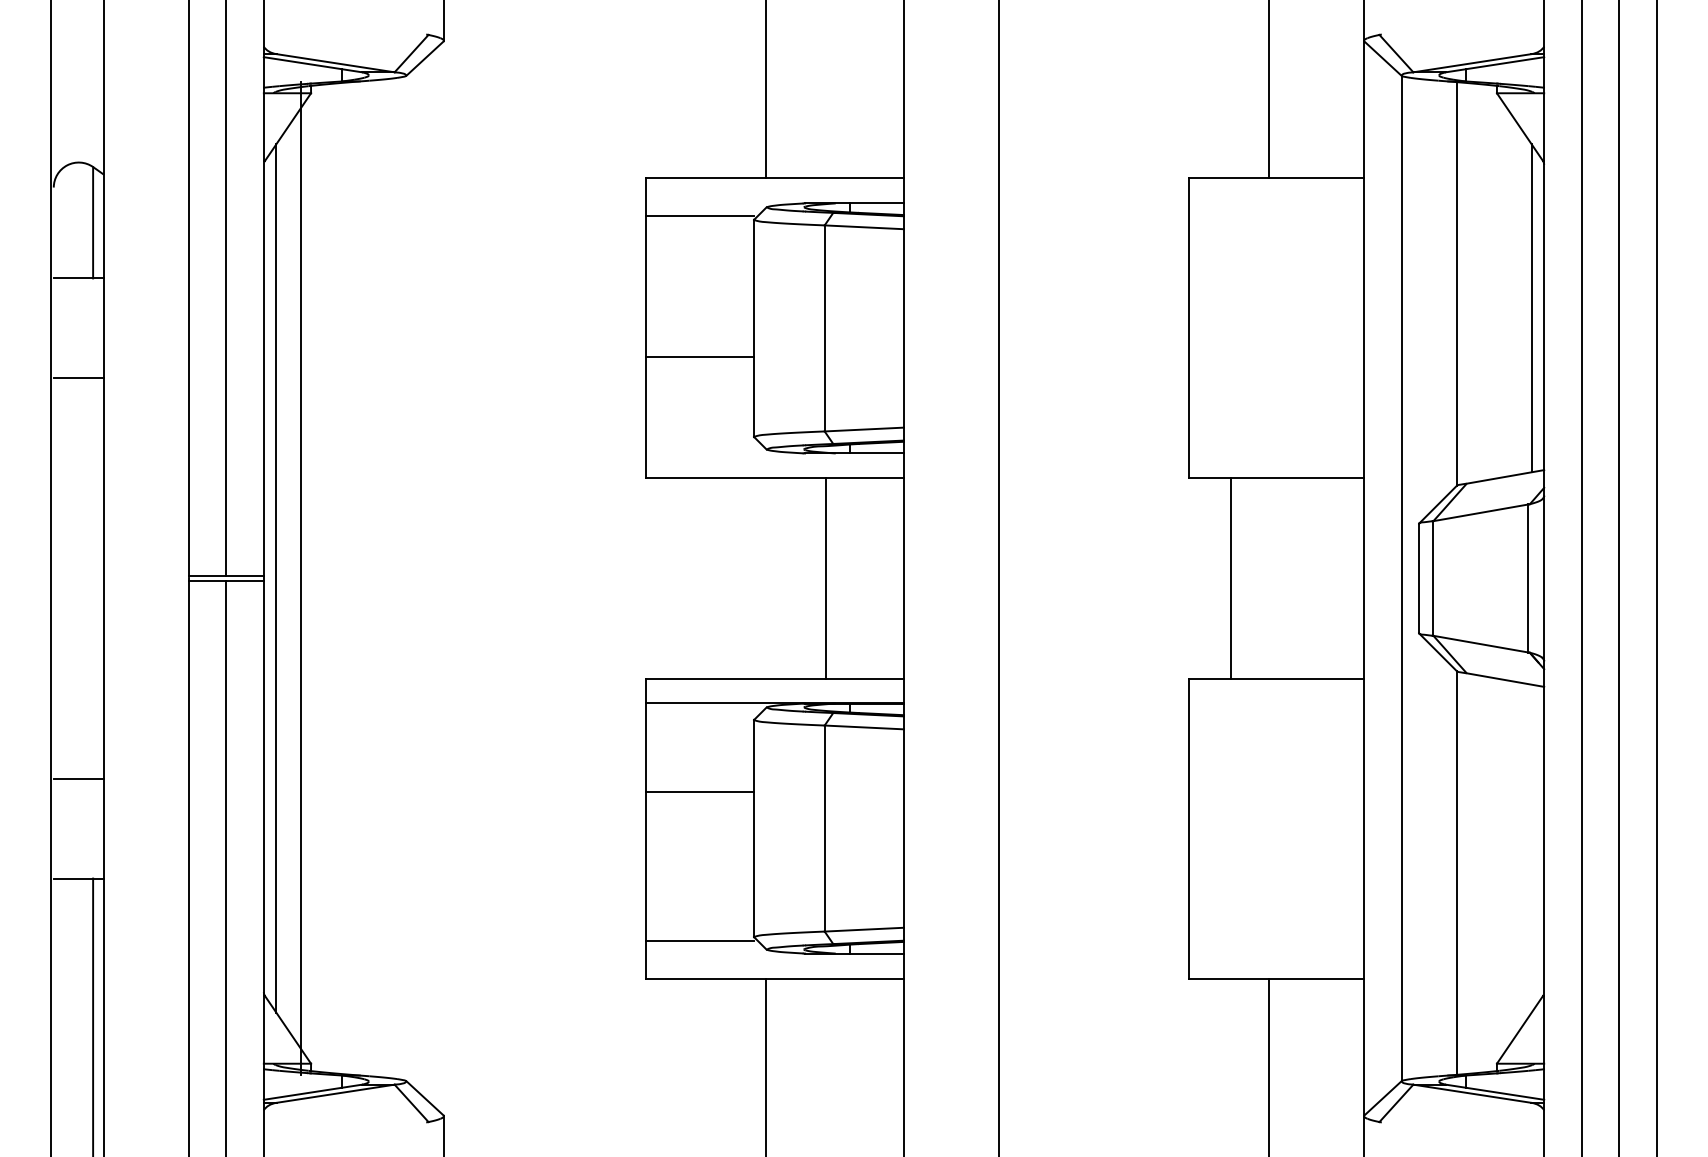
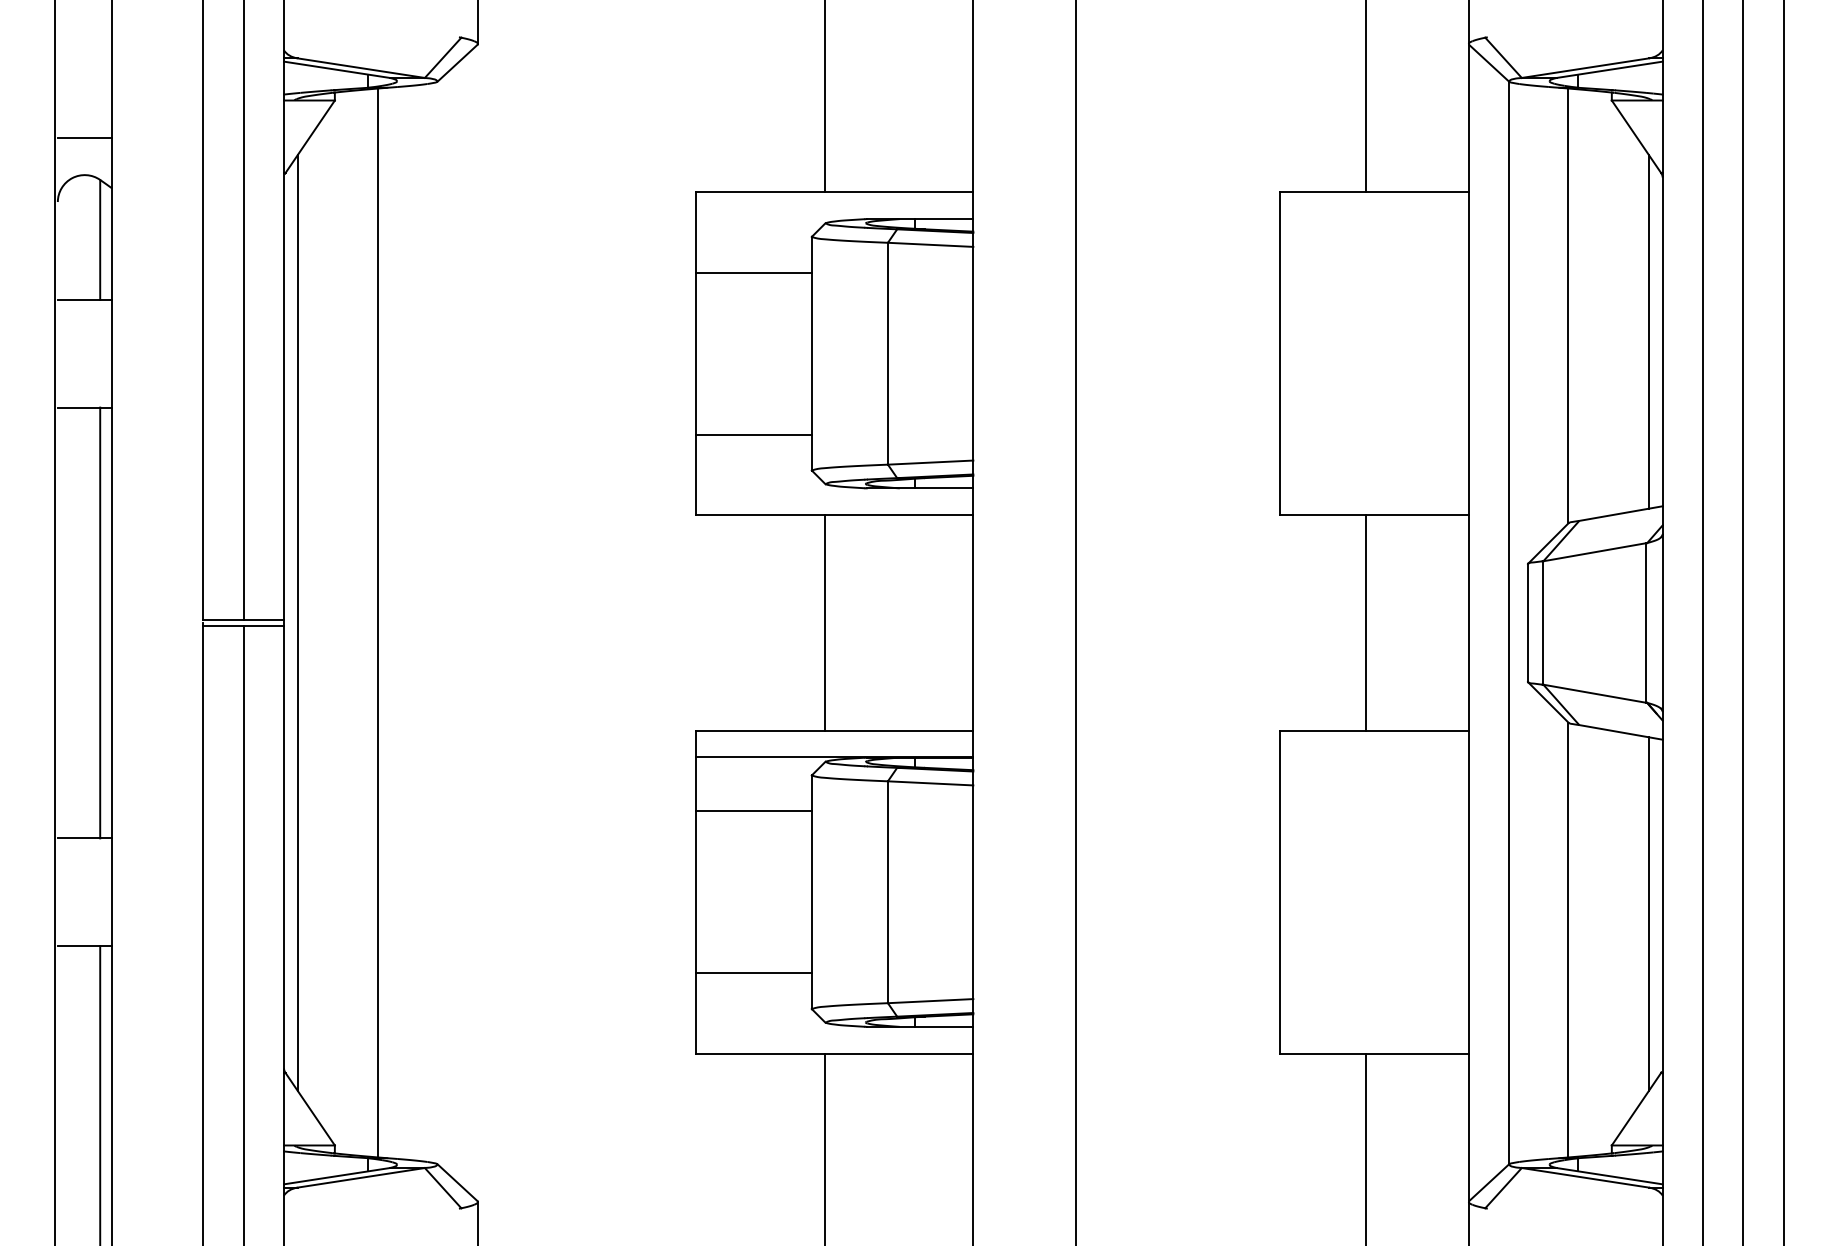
line: (78, 128) -> (84, 138), added
line: (699, 215) -> (753, 272), moved
line: (699, 357) -> (753, 434), moved
line: (93, 578) -> (100, 622), added
line: (301, 578) -> (378, 622), moved
line: (826, 578) -> (825, 622), moved
line: (1231, 578) -> (1366, 622), moved
line: (699, 791) -> (753, 811), moved
line: (1531, 848) -> (1649, 913), added
line: (699, 941) -> (753, 973), moved

